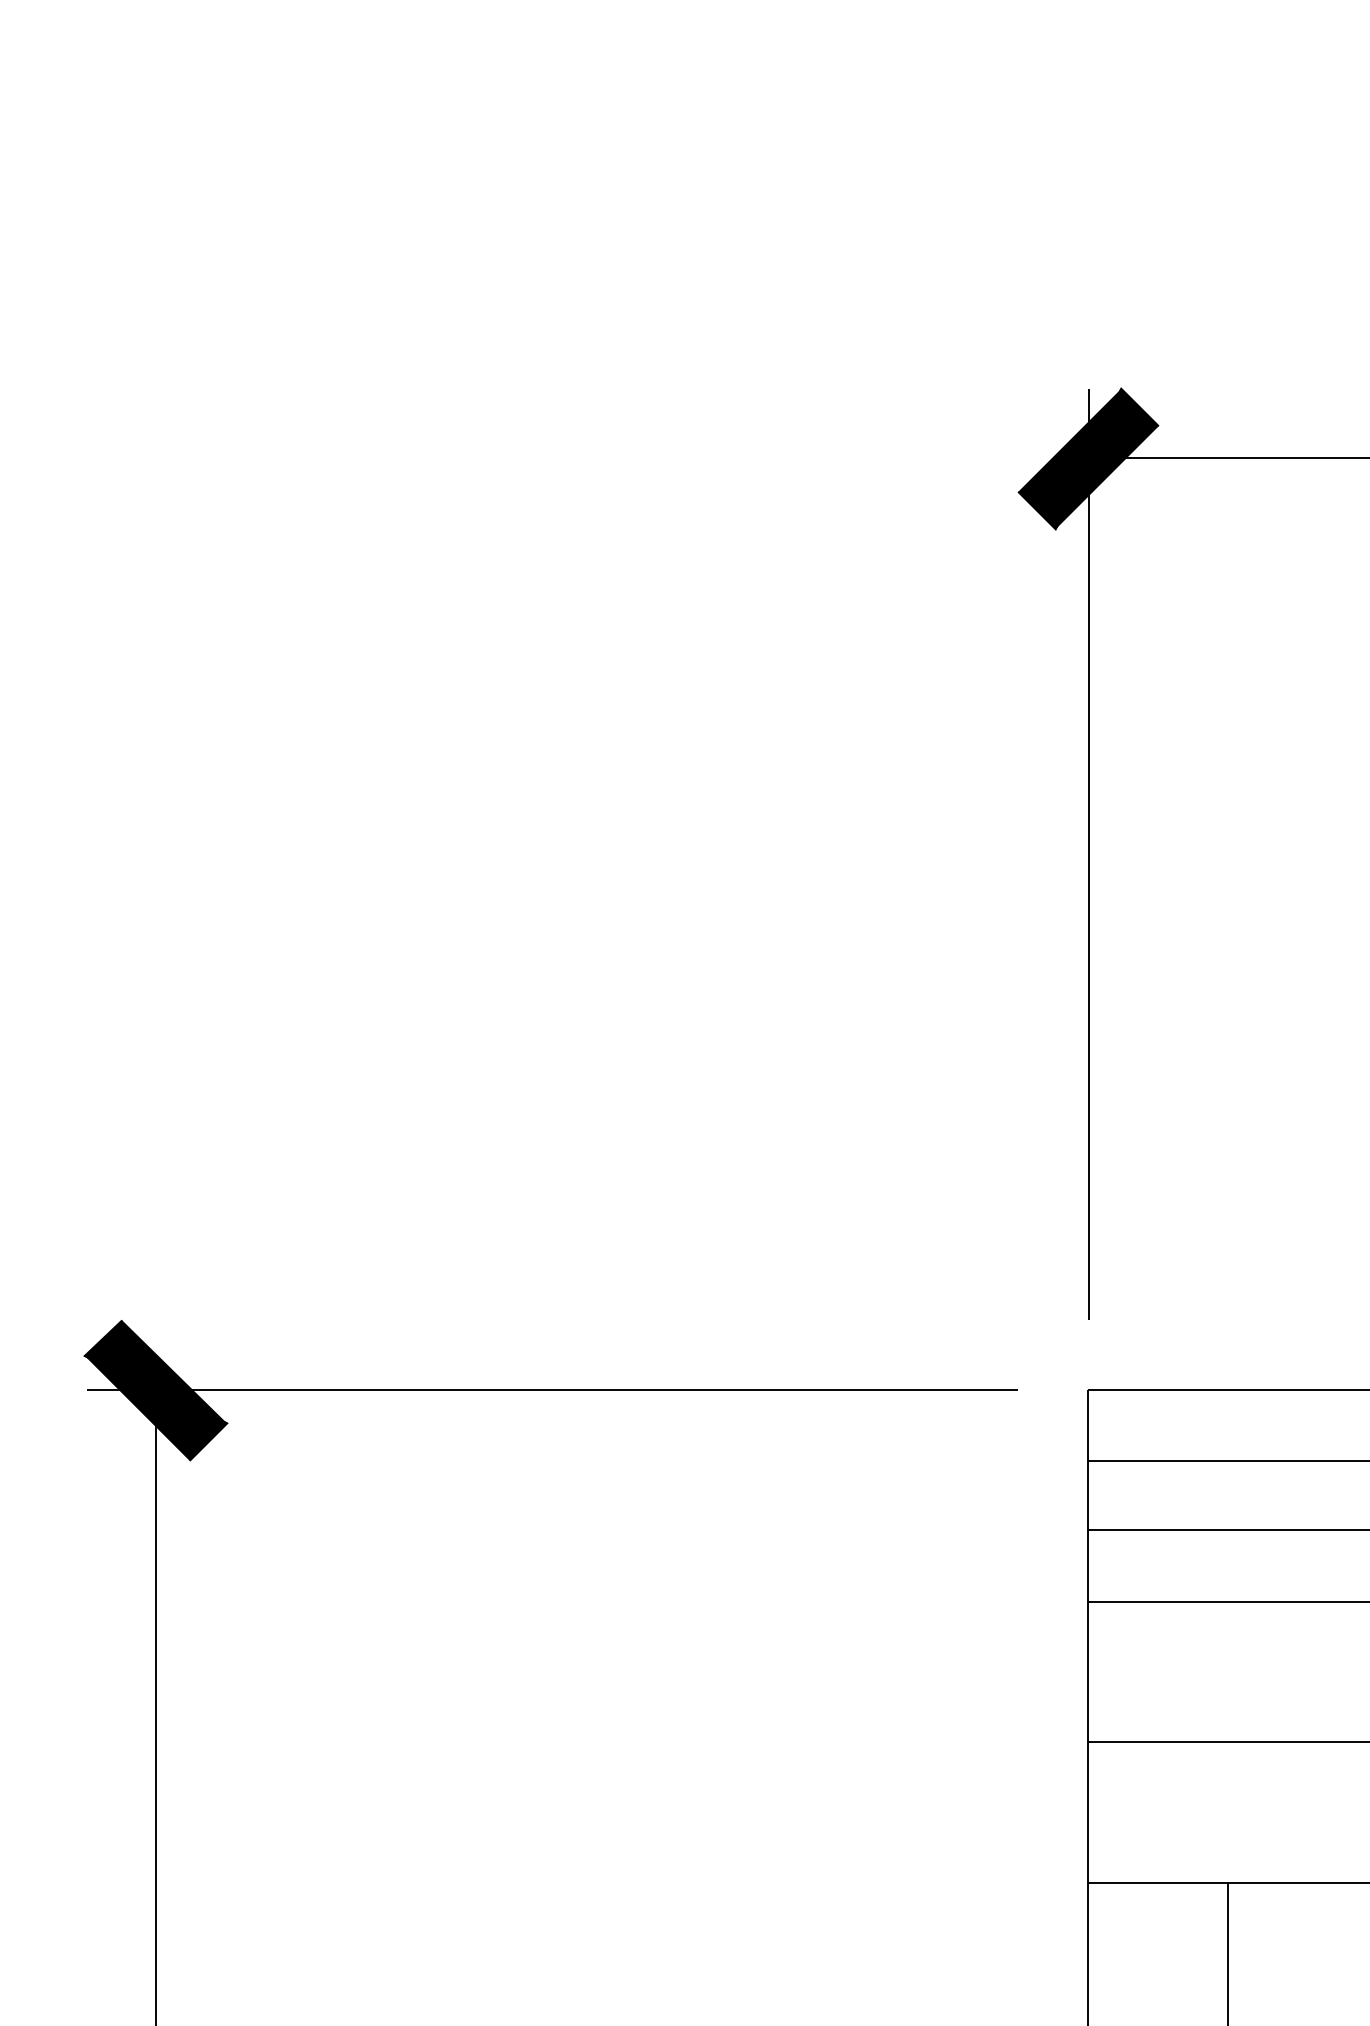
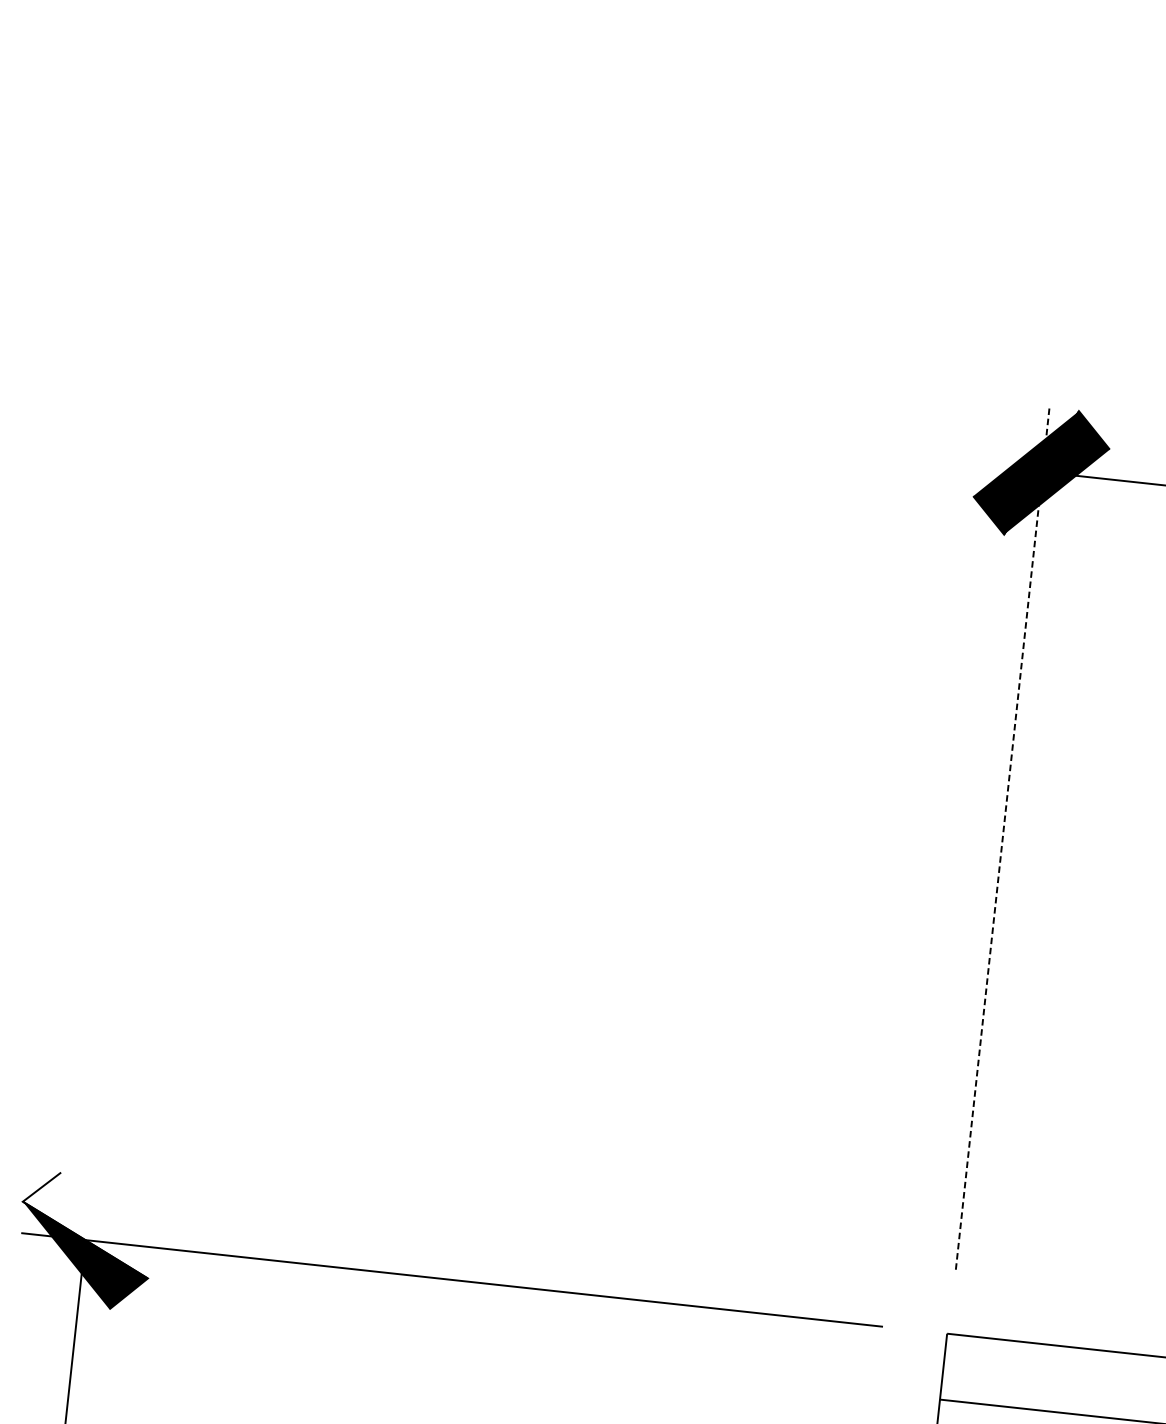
line: (1089, 854) -> (1002, 838), solid -> dashed
fill: (155, 1371) -> (86, 1223), removed

